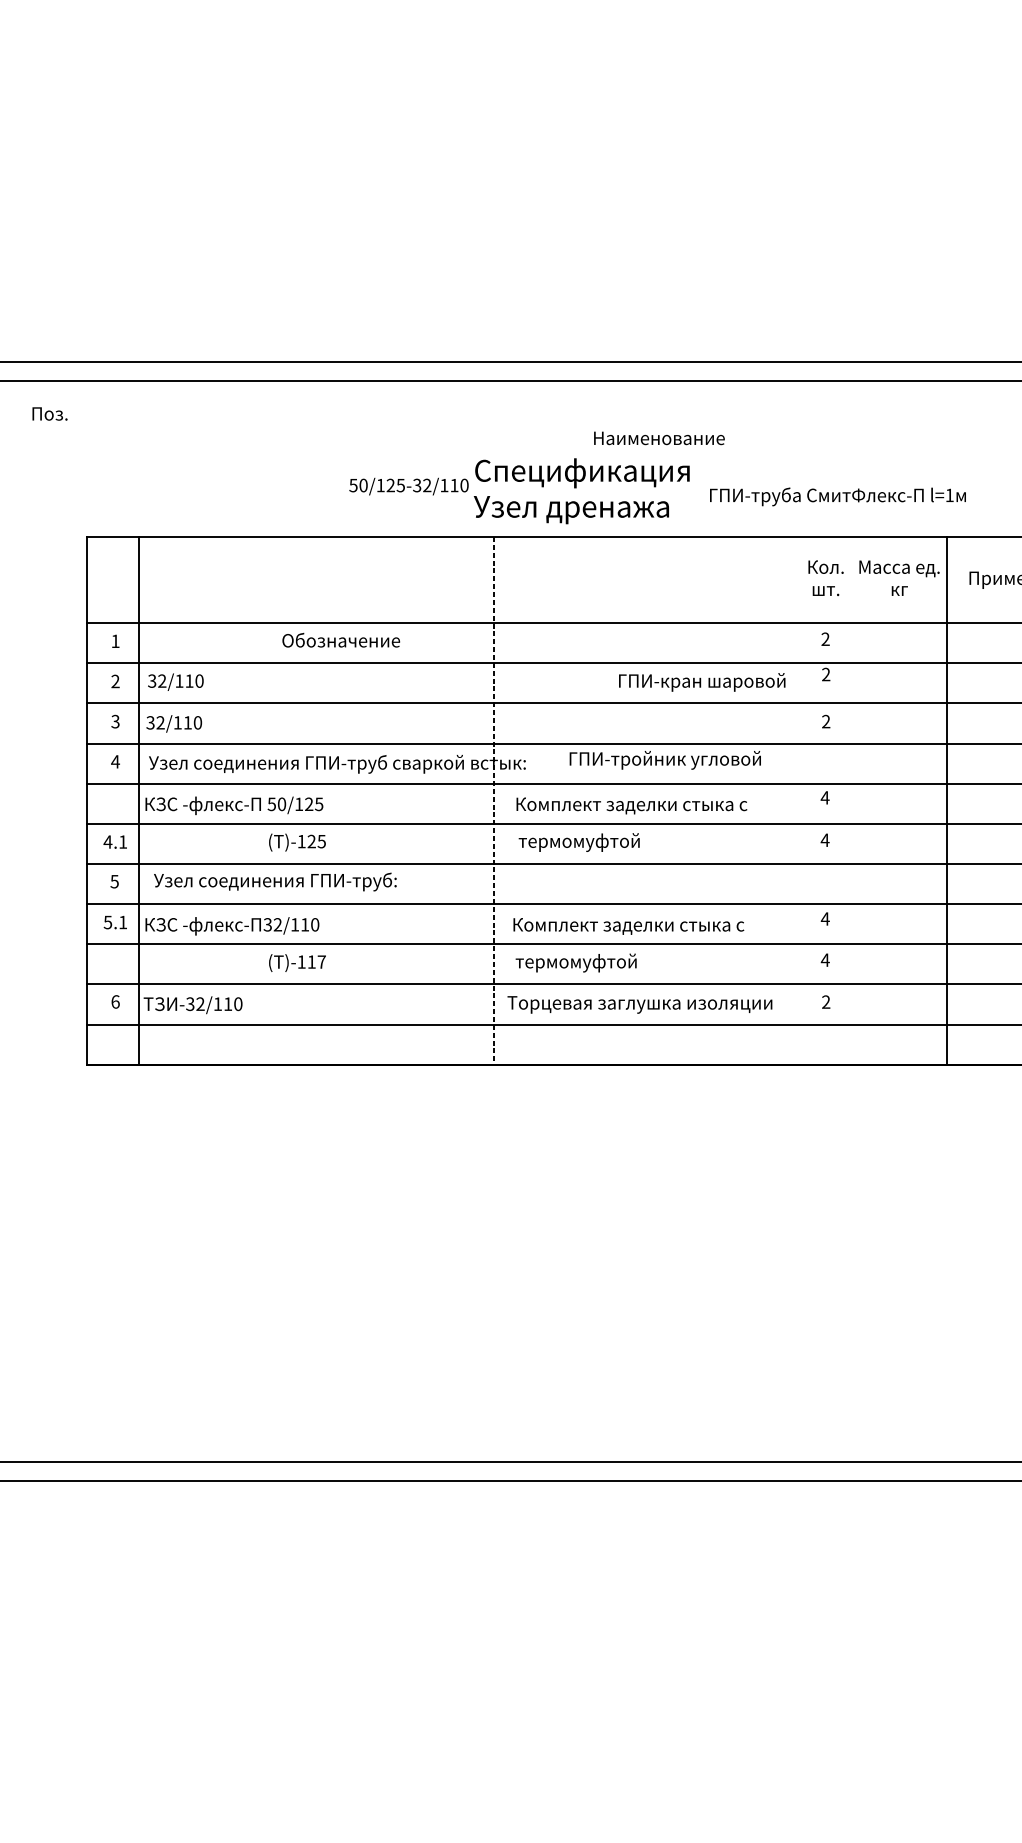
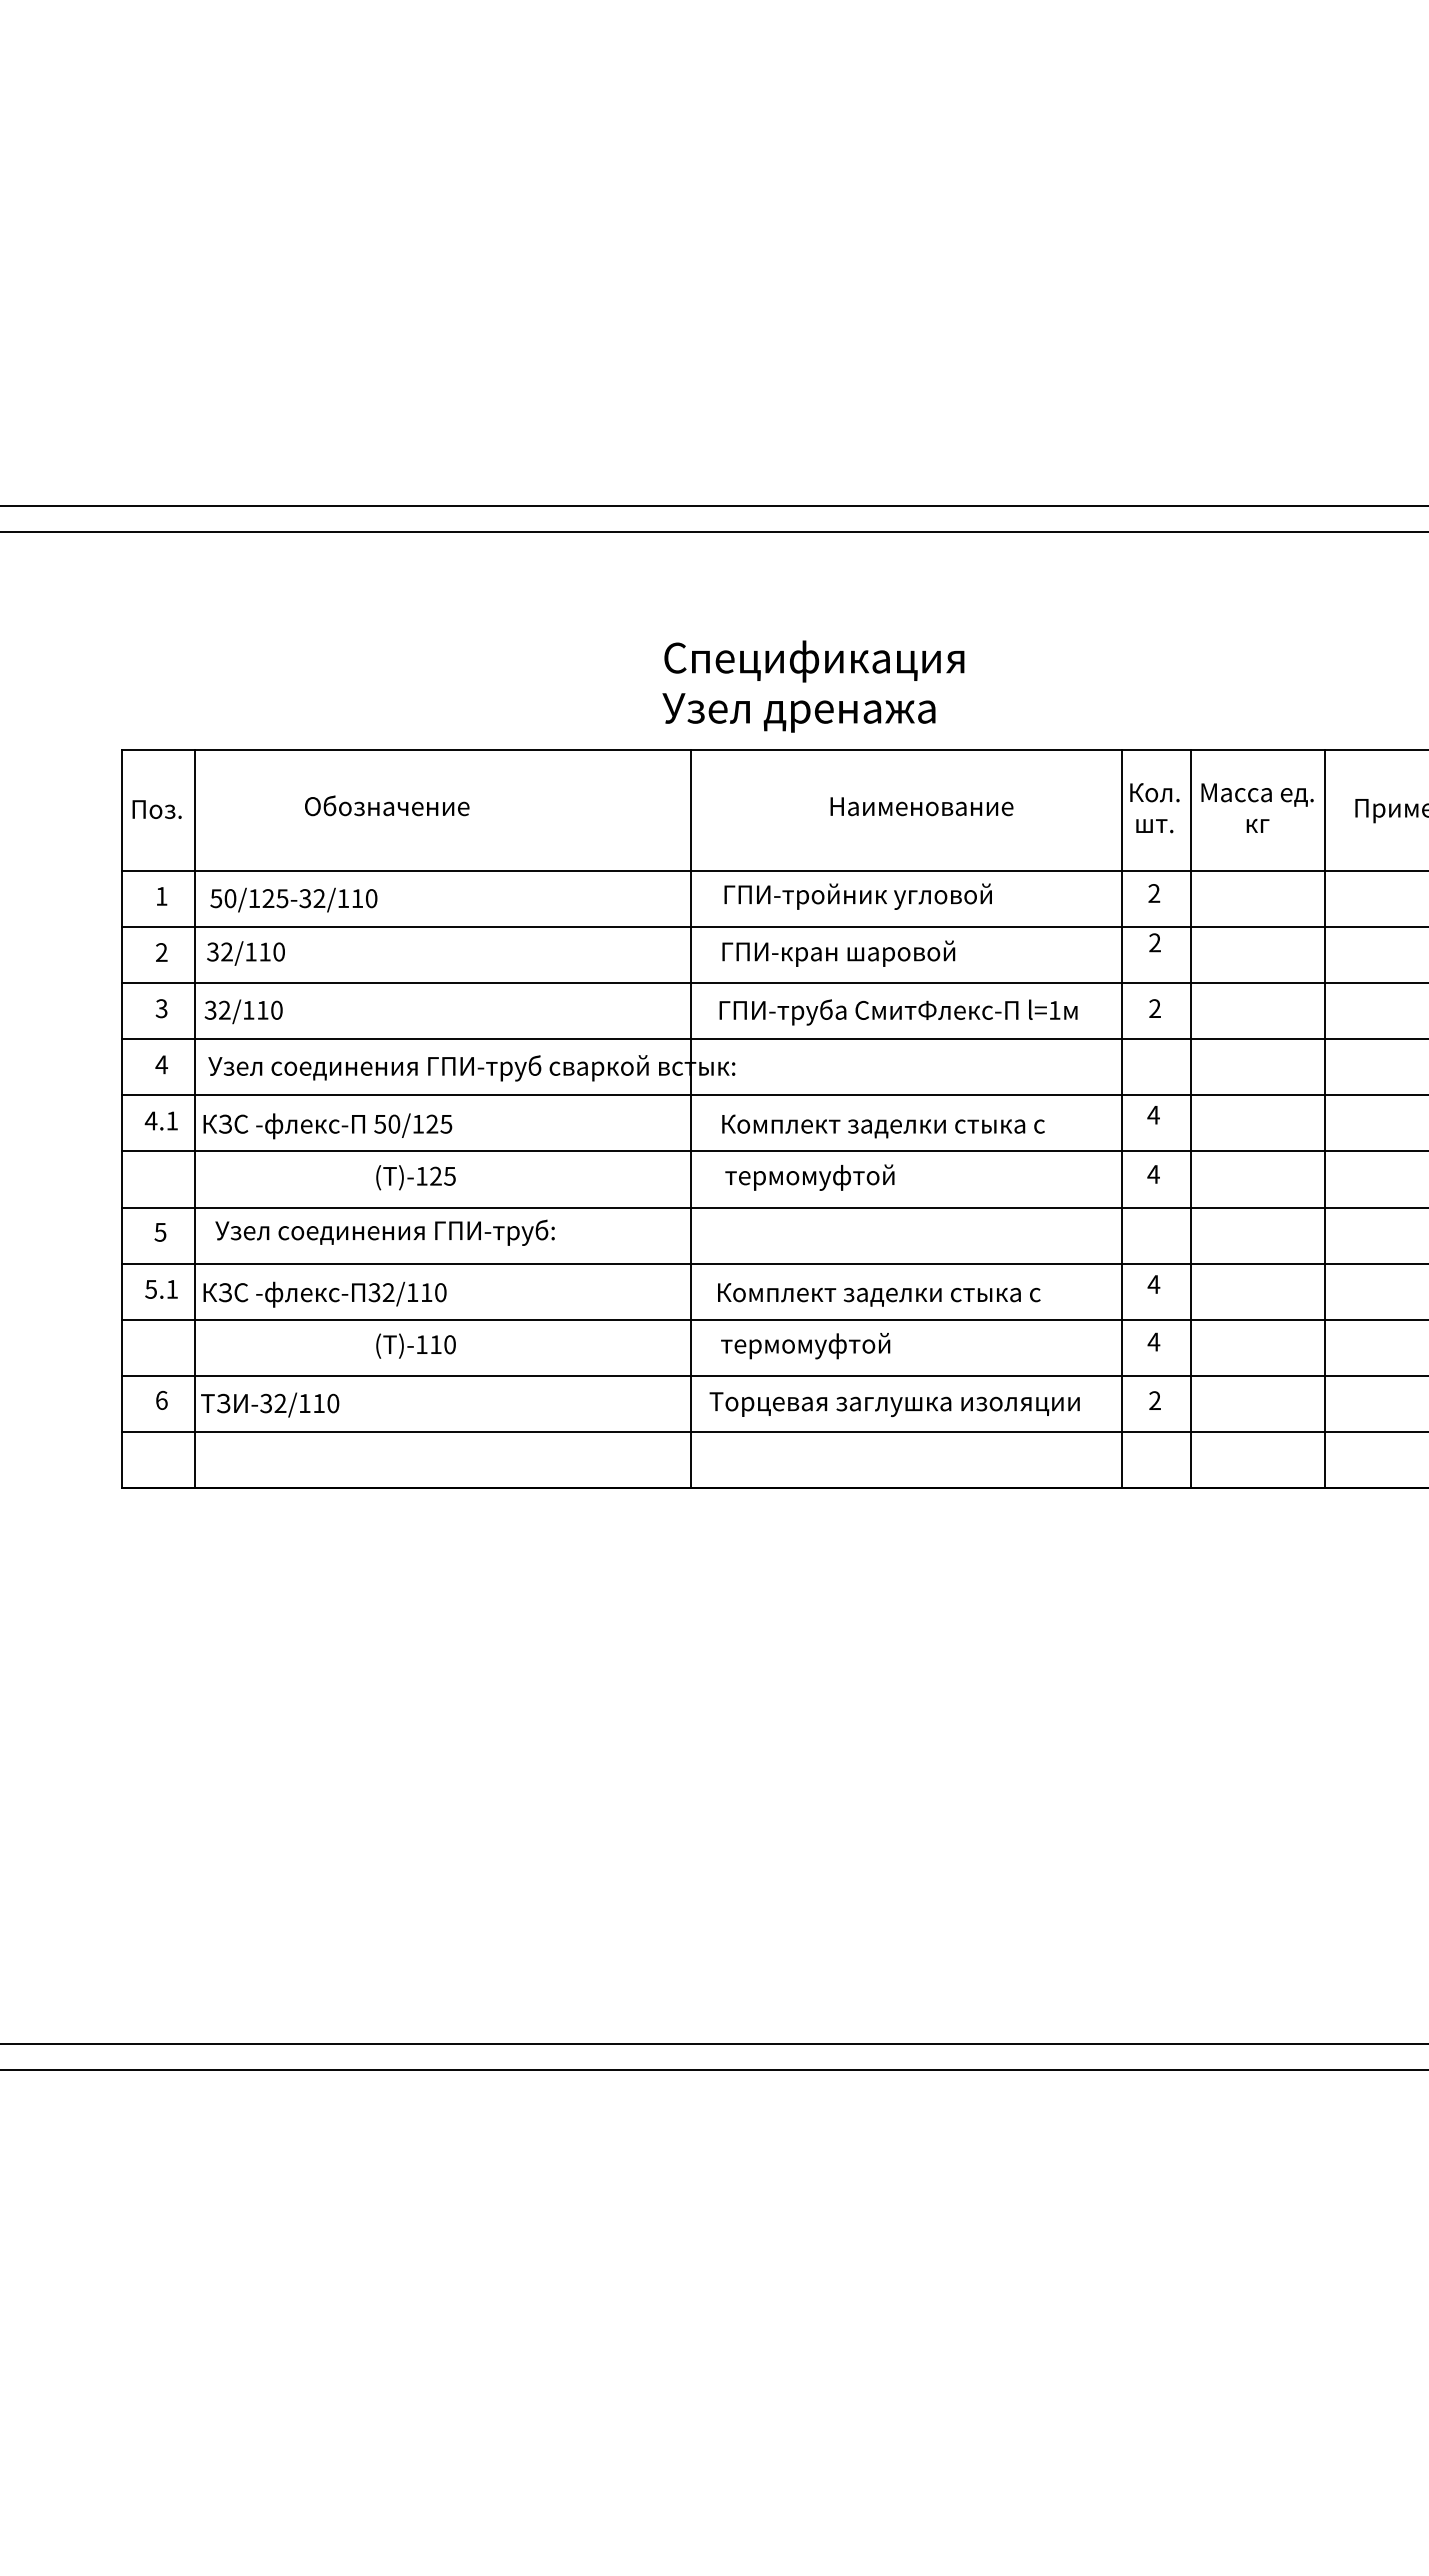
text: (49, 413) -> (156, 809), moved
text: (659, 438) -> (921, 806), moved
text: (408, 486) -> (293, 899), moved
text: (837, 496) -> (898, 1012), moved
text: (341, 639) -> (387, 805), moved
text: (702, 682) -> (838, 953), moved
text: (664, 760) -> (857, 896), moved
line: (494, 800) -> (691, 1119), dashed -> solid
line: (802, 800) -> (1122, 1119), added
line: (852, 800) -> (1191, 1119), added
text: (114, 841) -> (160, 1120), moved
text: (321, 961) -> (449, 1344), )-117 -> )-110

